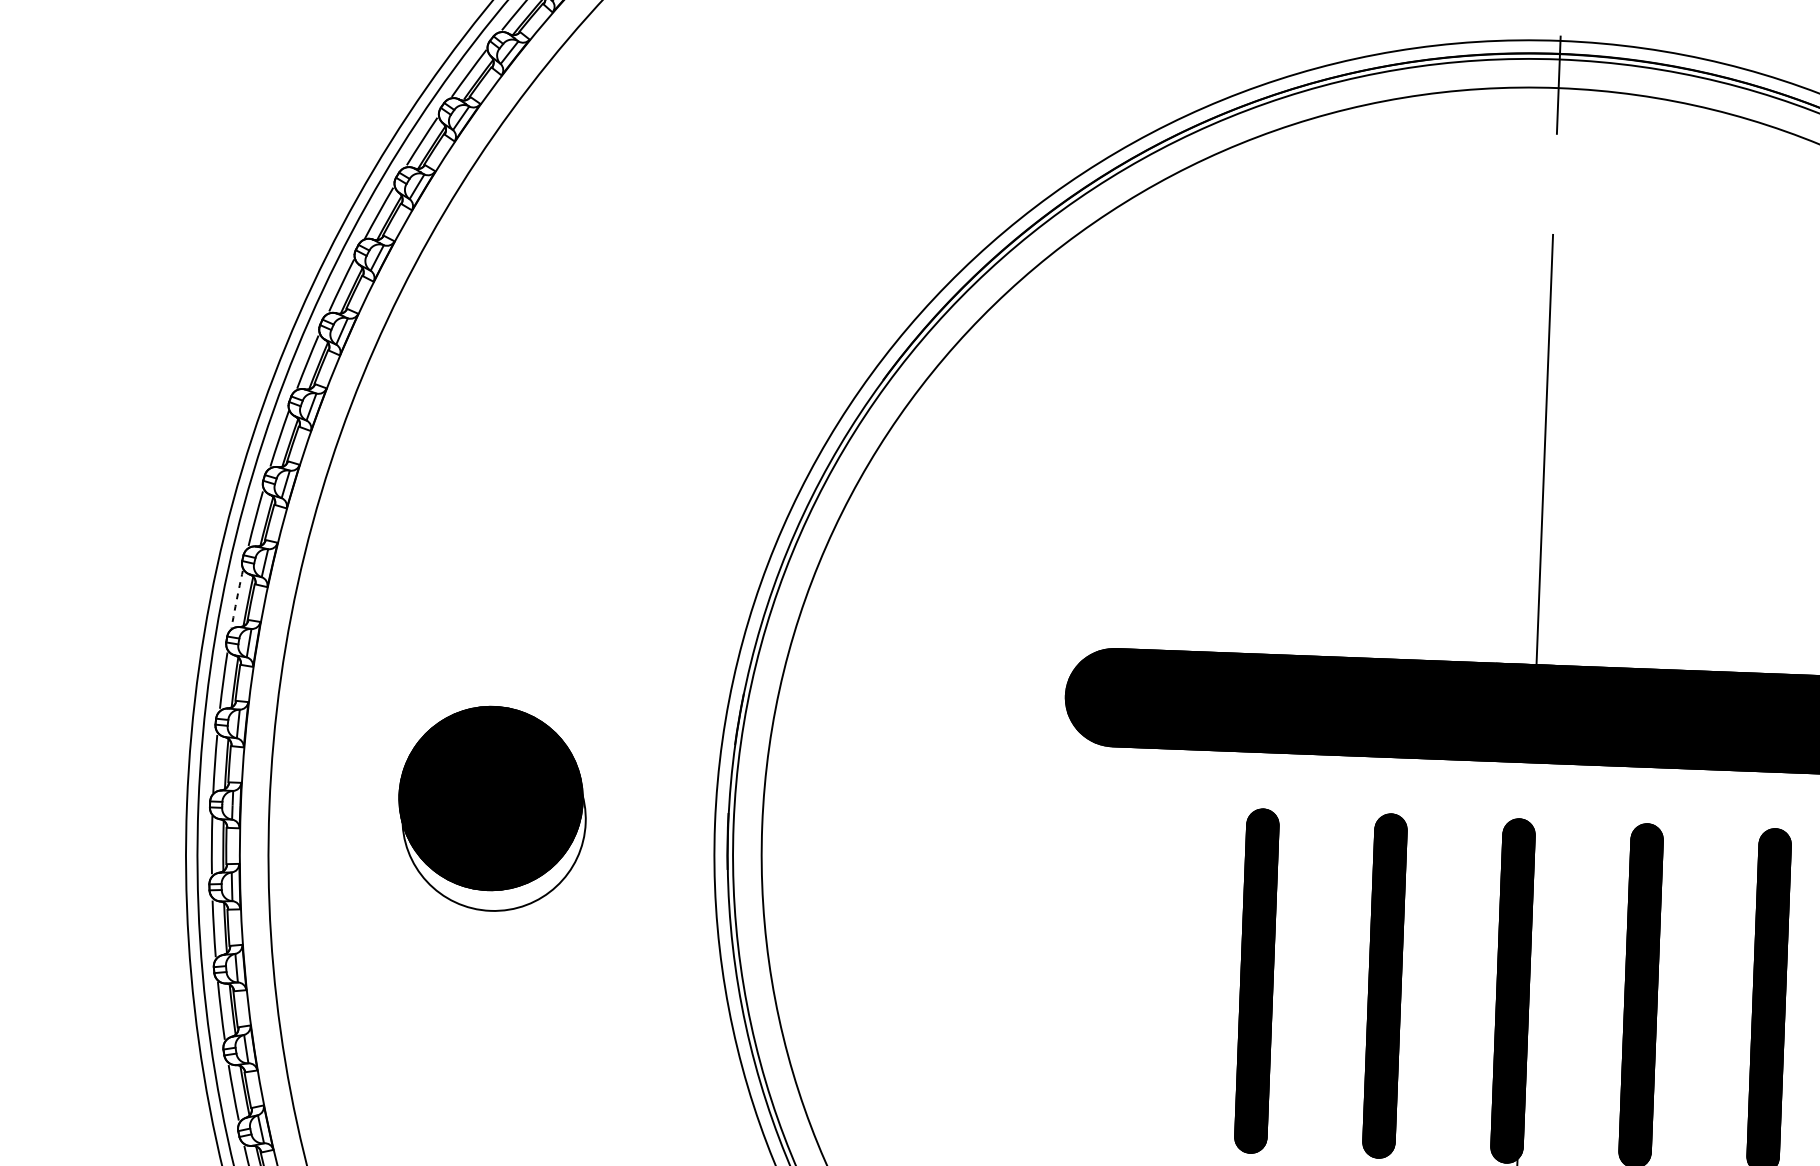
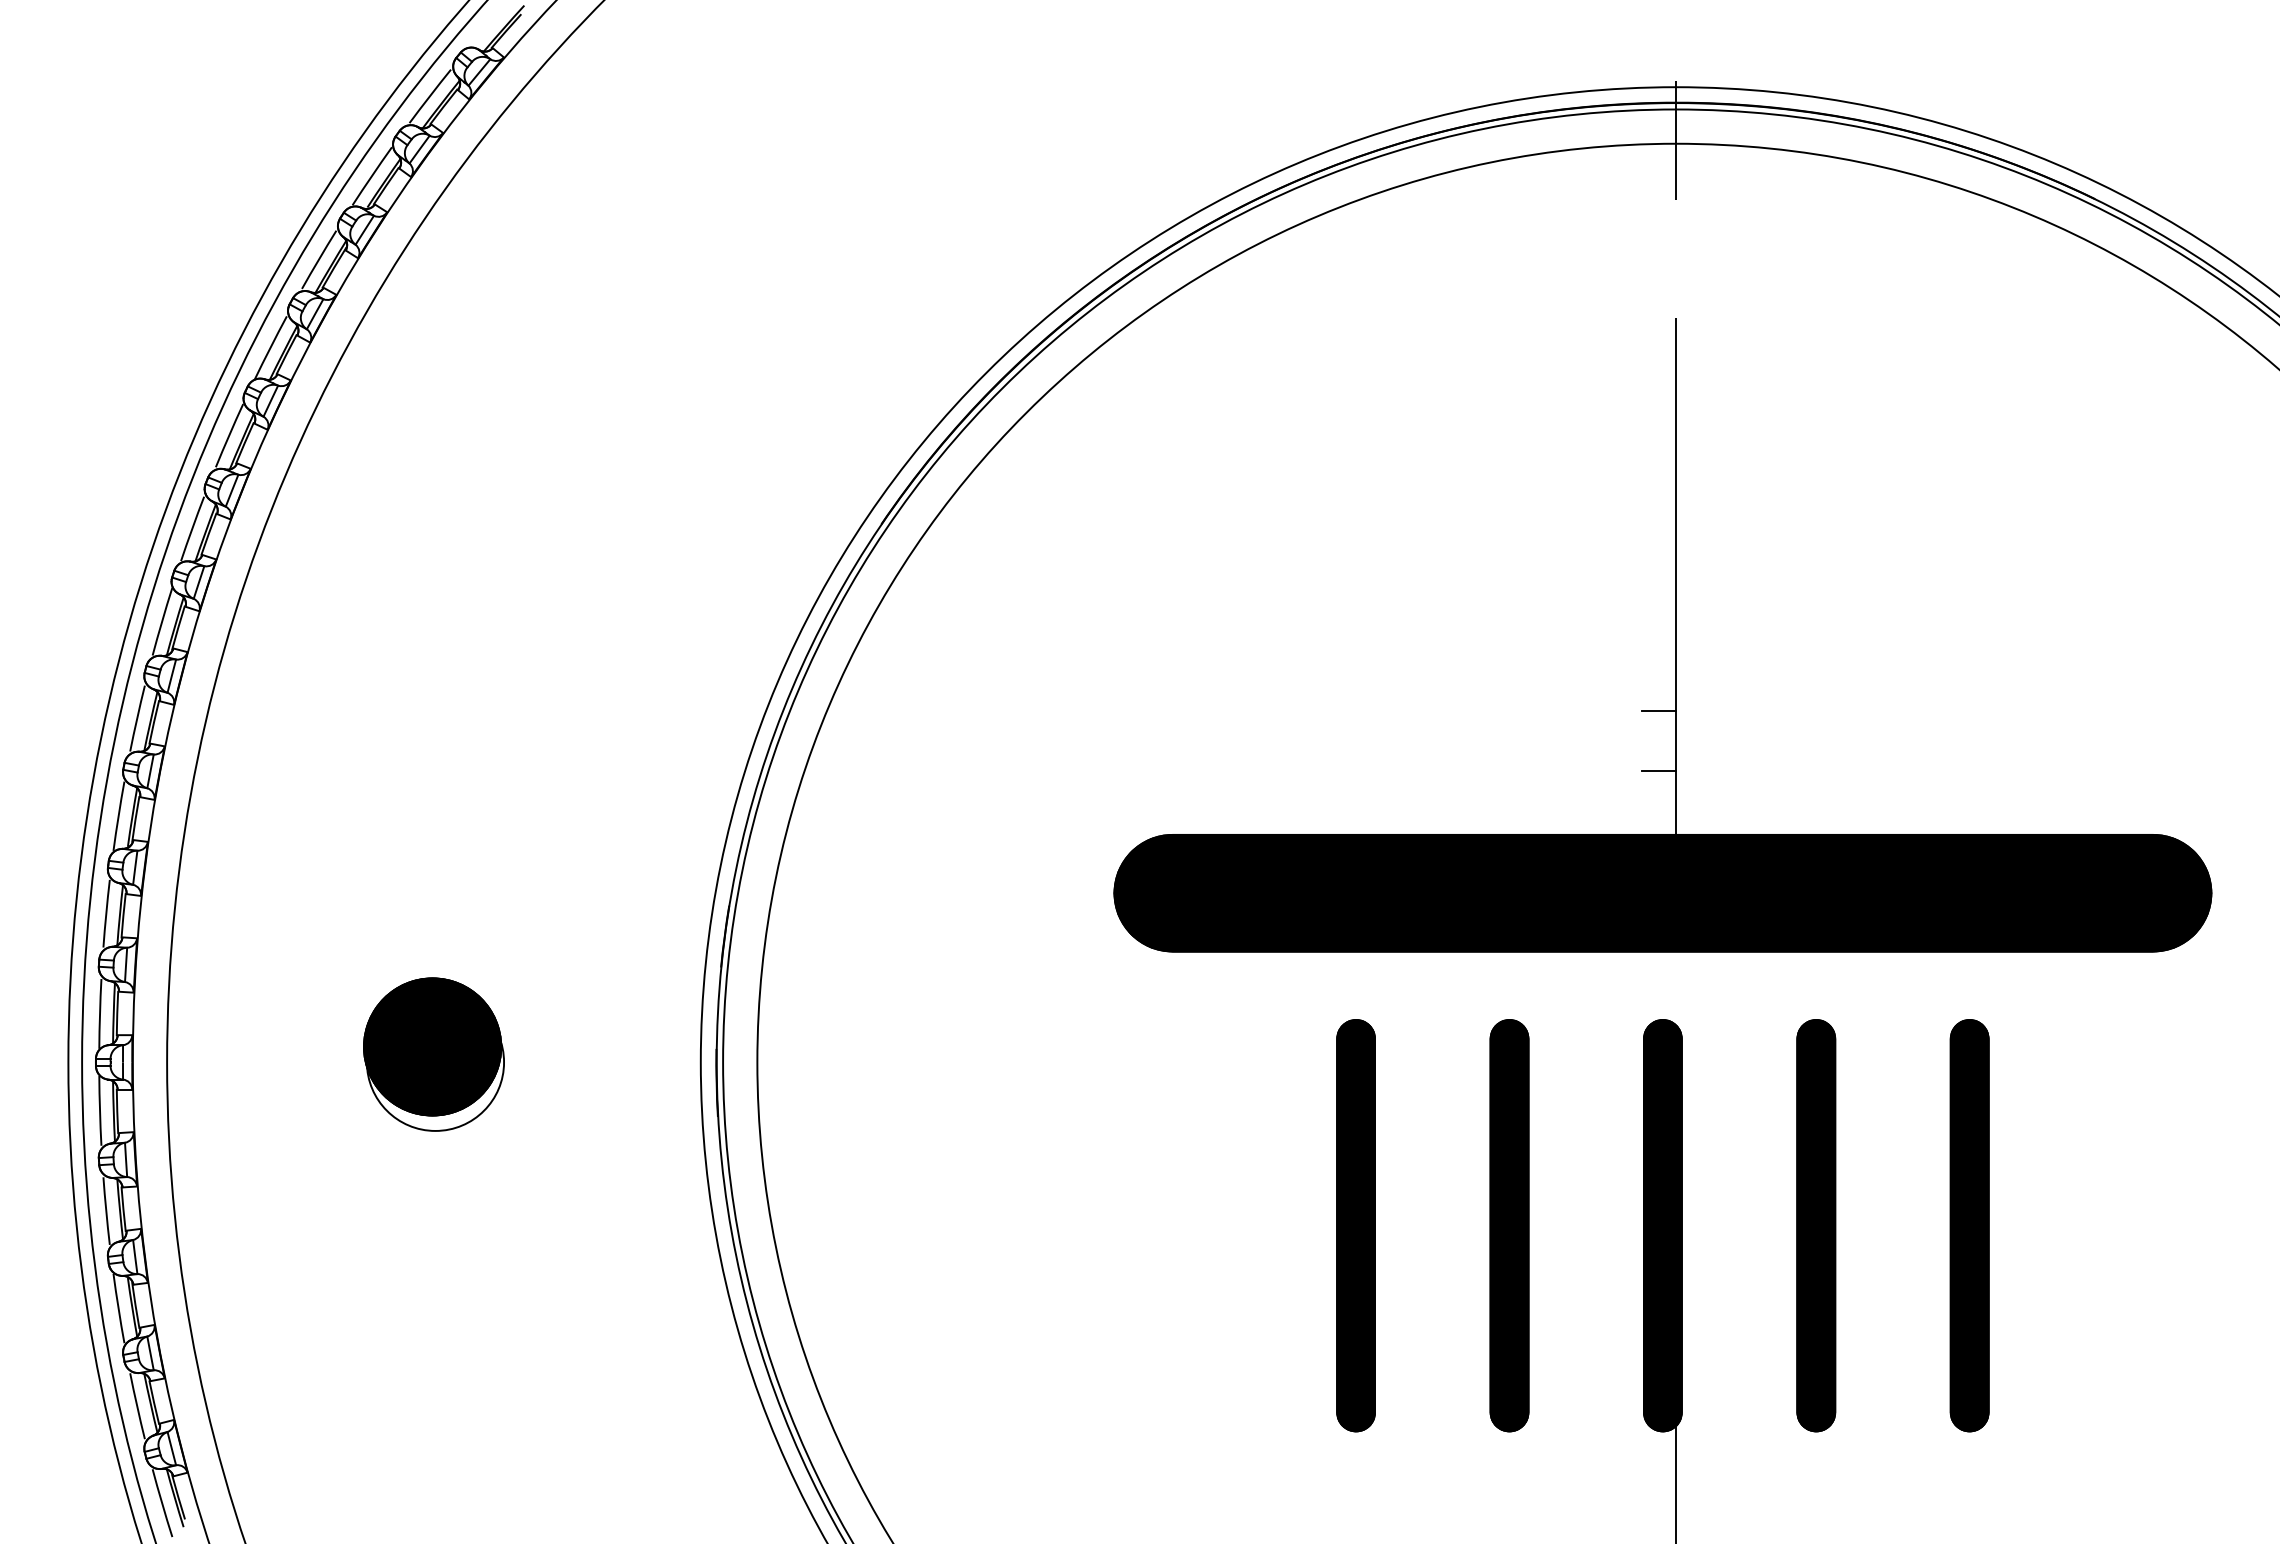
line: (1525, 560) -> (1658, 710), added
arc: (236, 599) -> (118, 816), dashed -> solid
line: (1523, 611) -> (1658, 771), added
part: (492, 808) -> (433, 1054), size x0.62

